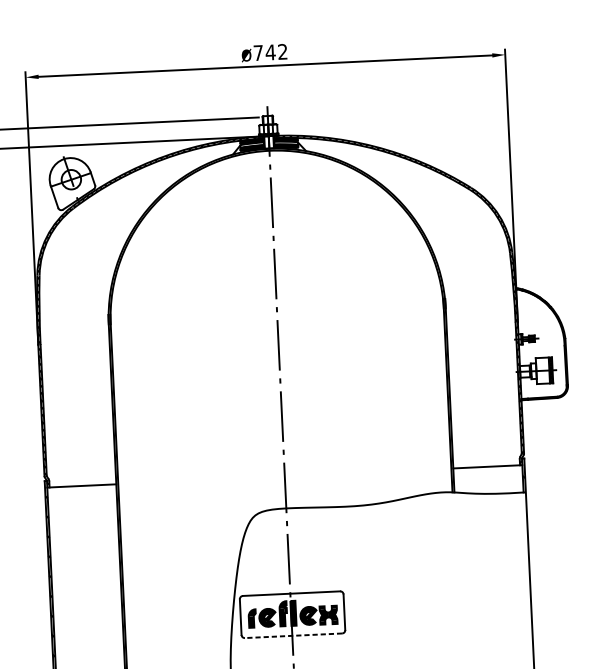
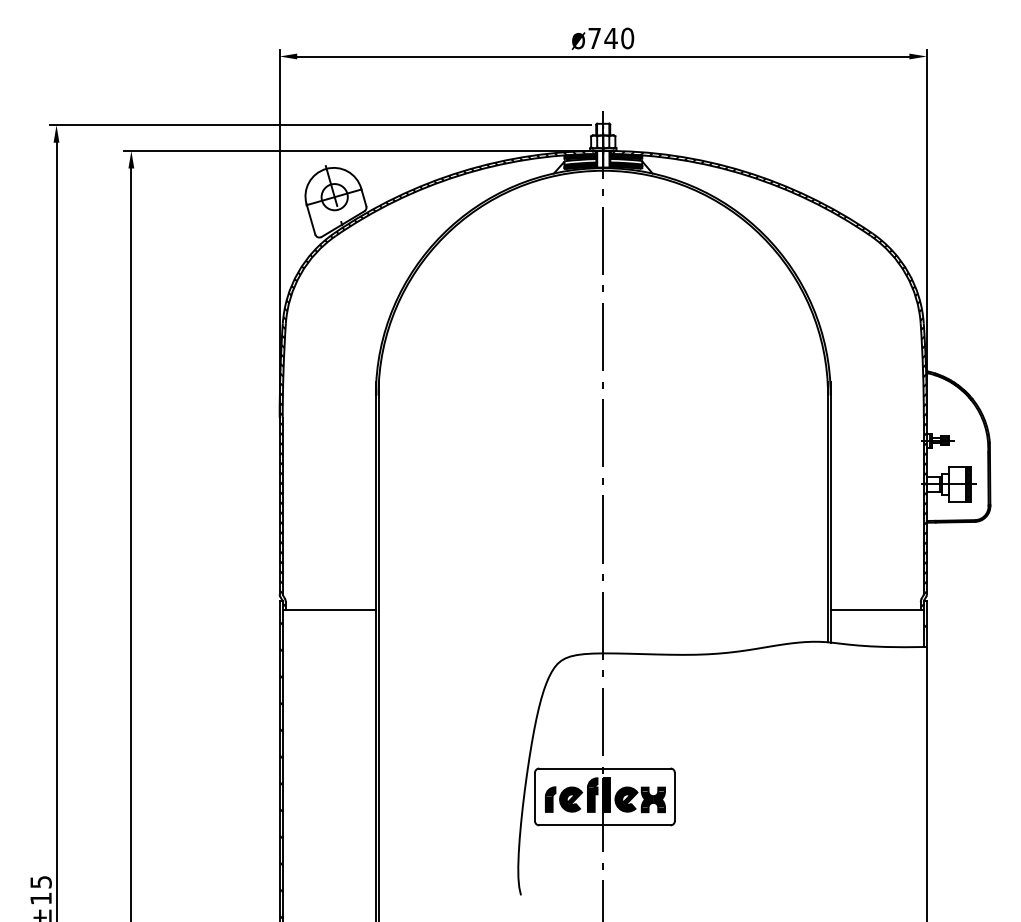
text: (282, 51) -> (627, 38), ø742 -> ø740
line: (293, 635) -> (604, 825), dashed -> solid

